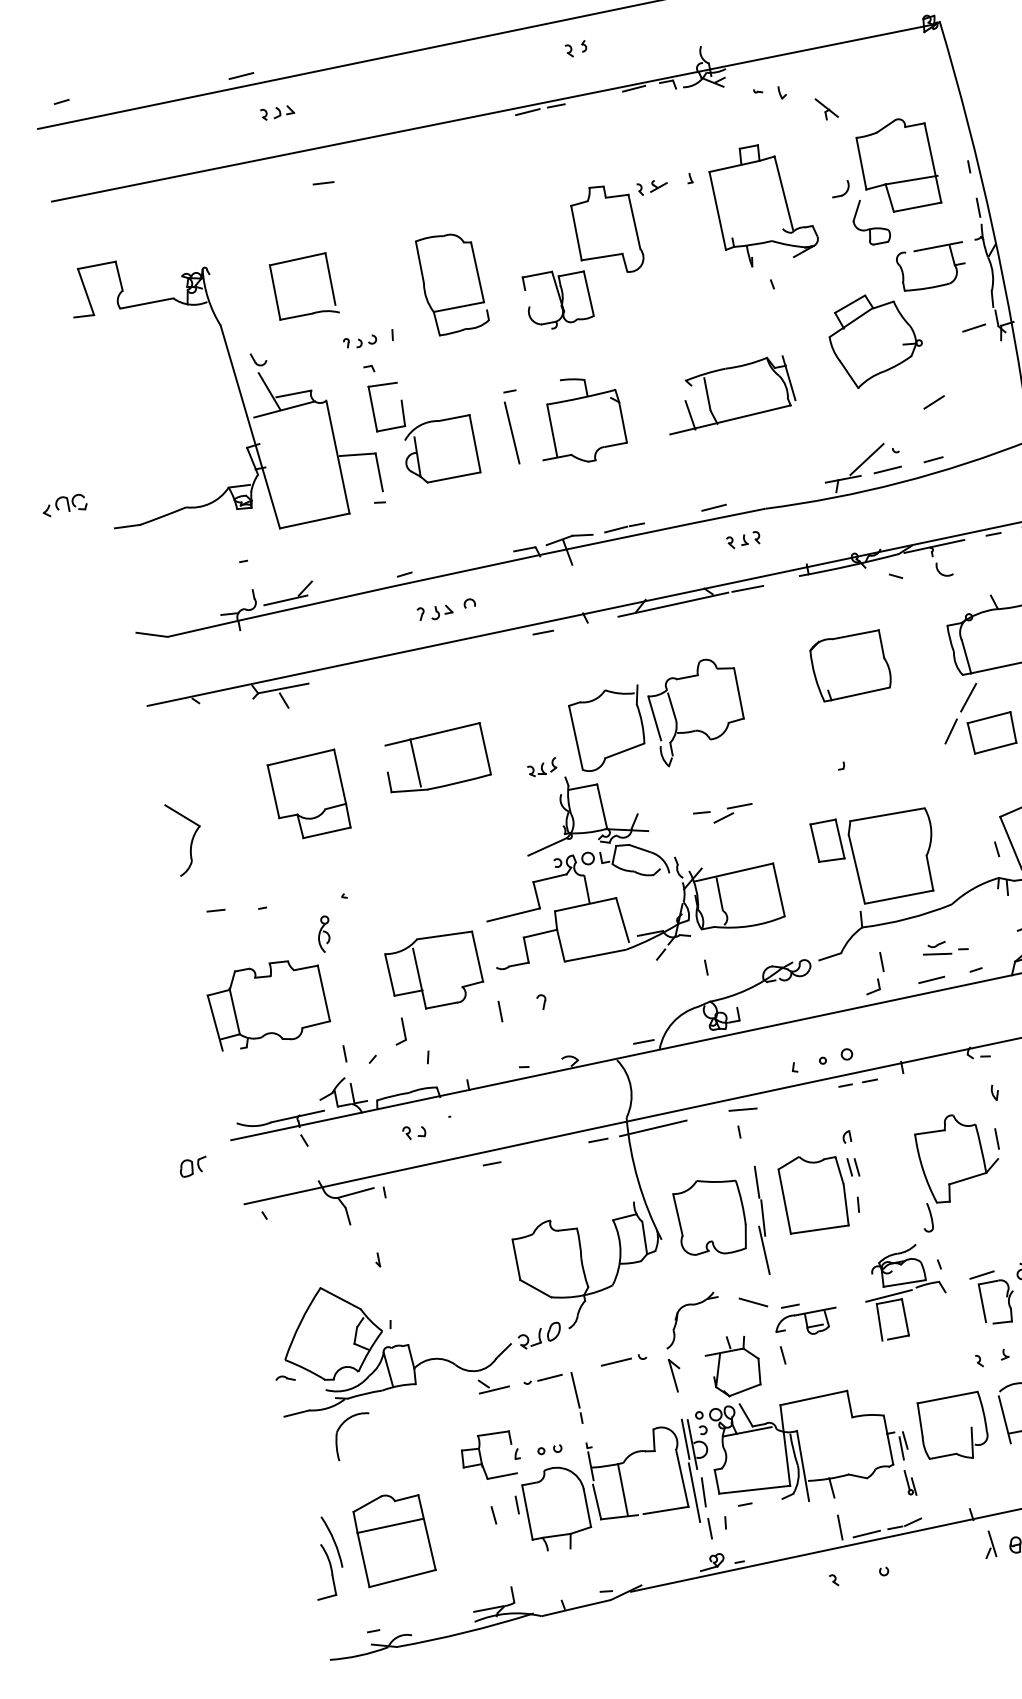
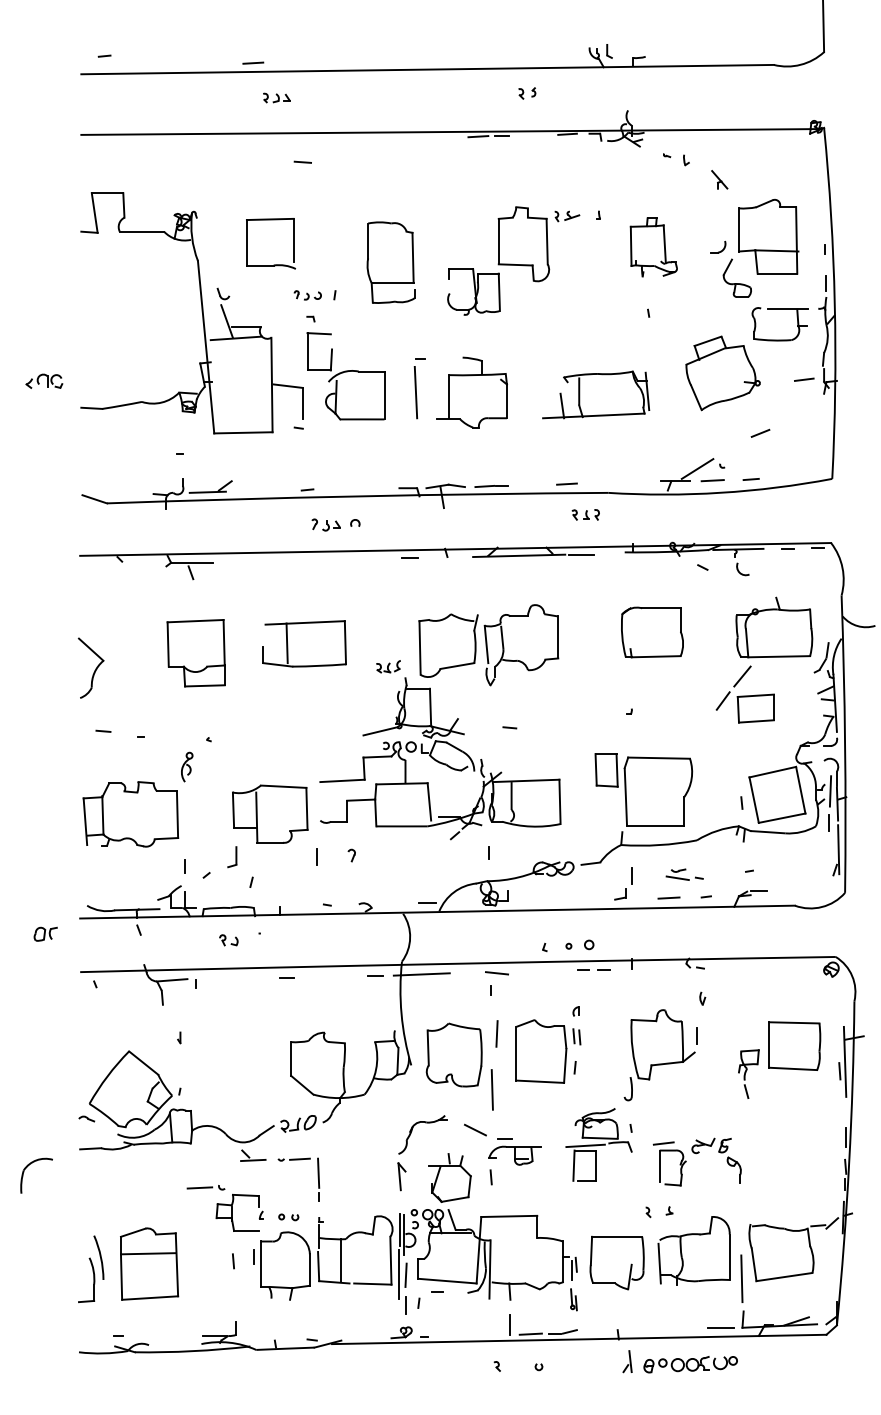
part: (763, 204) -> (653, 247), size x0.6
part: (732, 812) -> (534, 732), removed
line: (763, 1217) -> (496, 1063), removed
part: (623, 1360) -> (205, 1187), moved
part: (341, 1426) -> (28, 1166), moved

